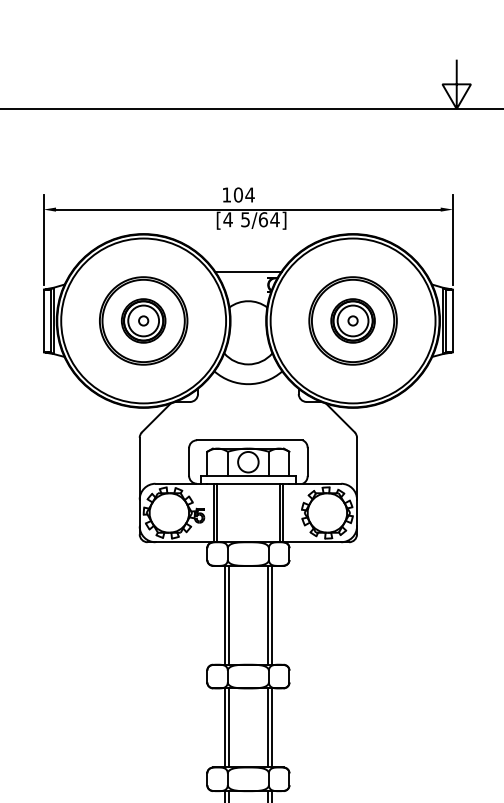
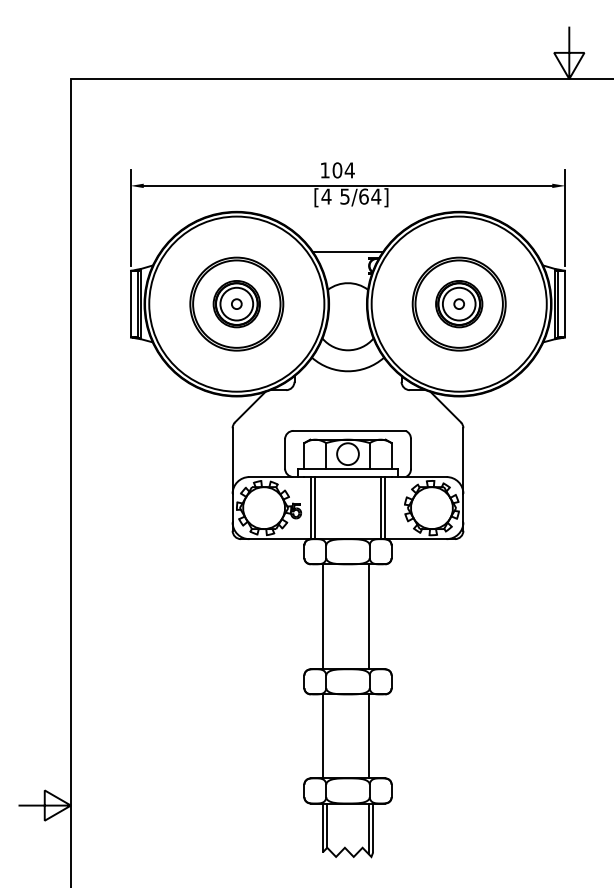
line: (229, 615) -> (327, 616), removed
line: (272, 615) -> (373, 616), removed
line: (229, 728) -> (327, 736), removed
line: (272, 728) -> (373, 736), removed

